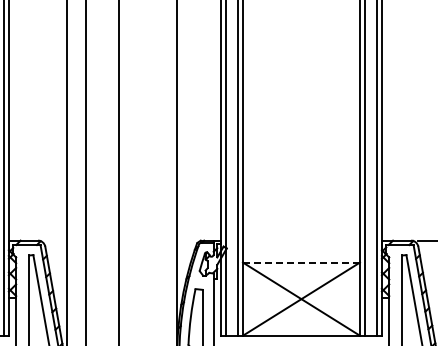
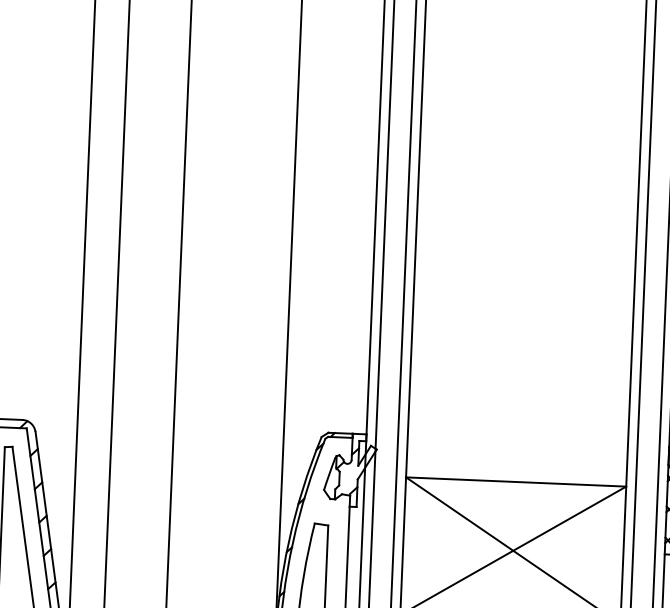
line: (301, 262) -> (516, 481), dashed -> solid

